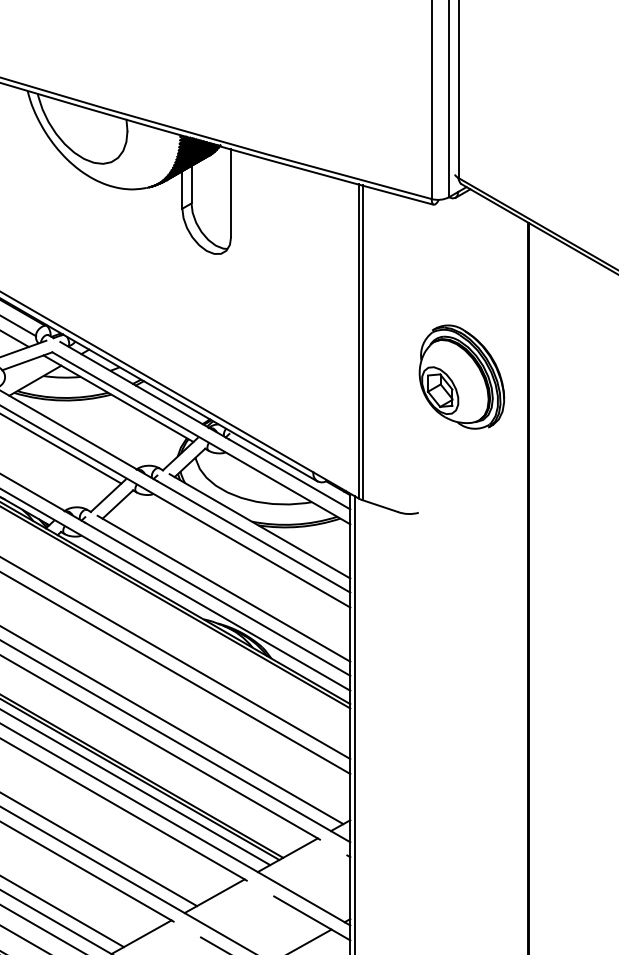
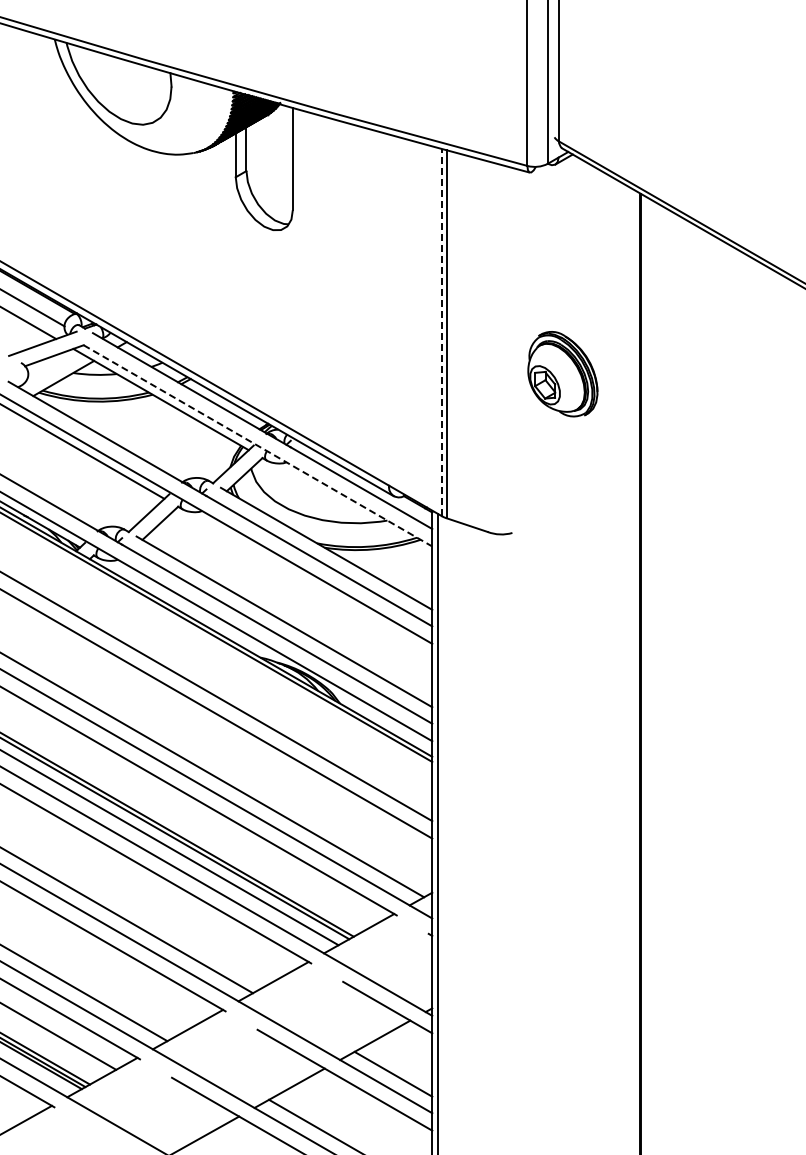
line: (358, 341) -> (441, 332), solid -> dashed
part: (461, 376) -> (562, 373), size x0.7
line: (201, 438) -> (258, 446), solid -> dashed

